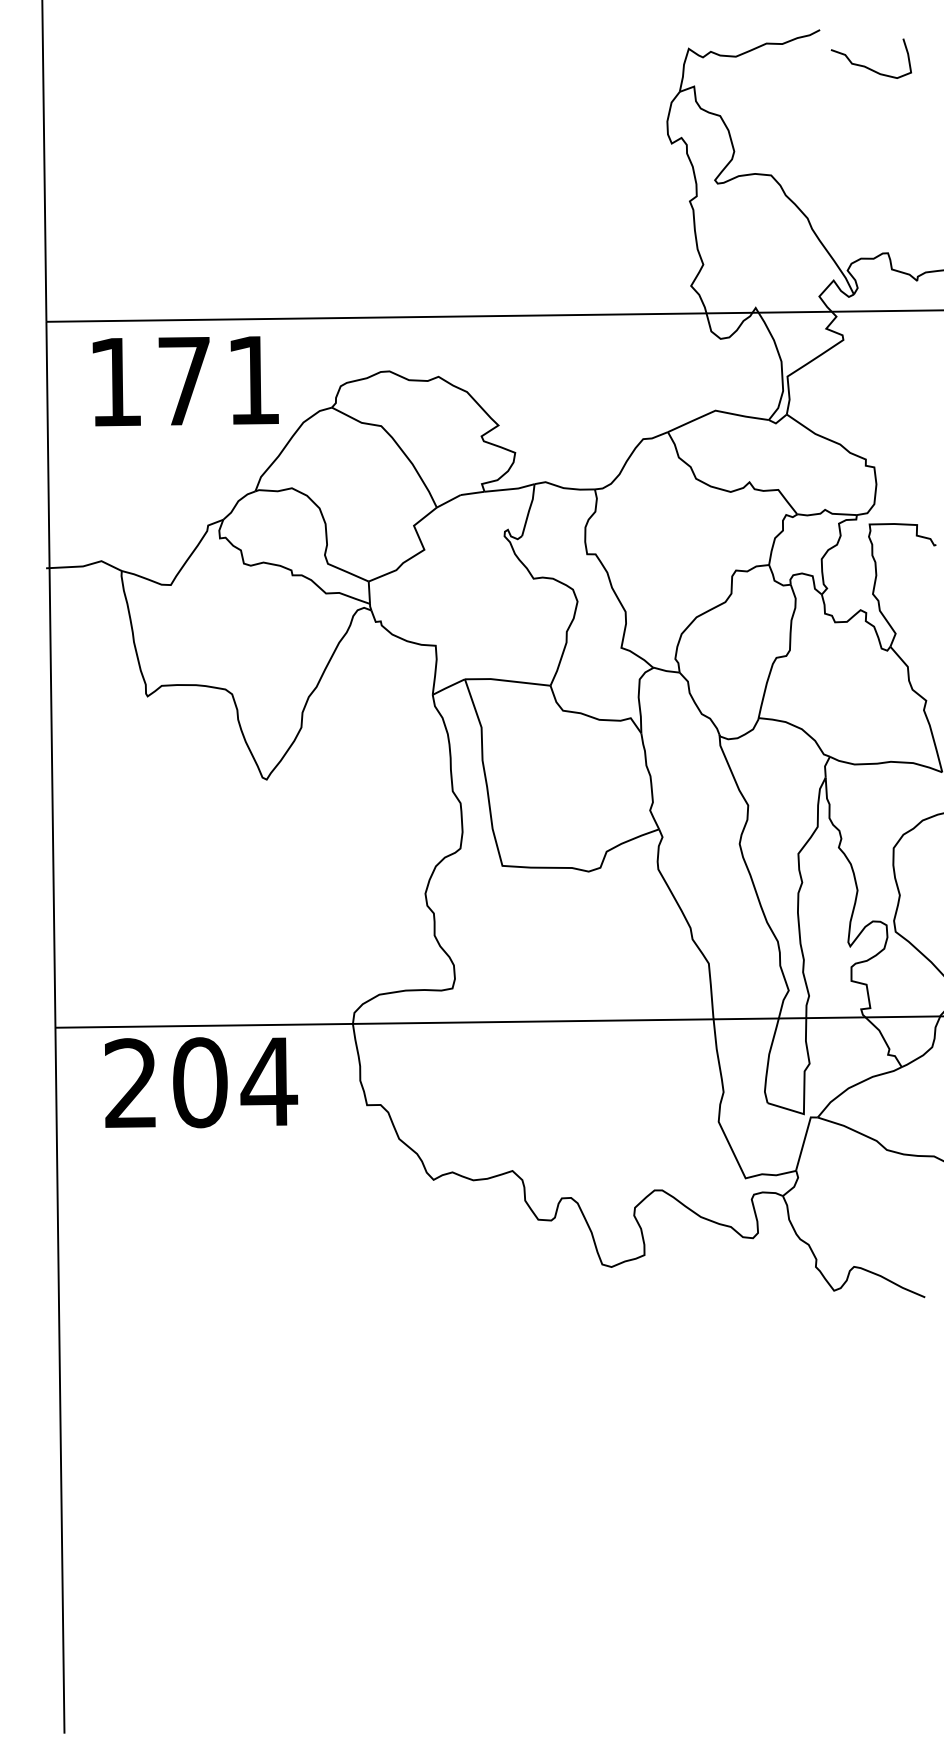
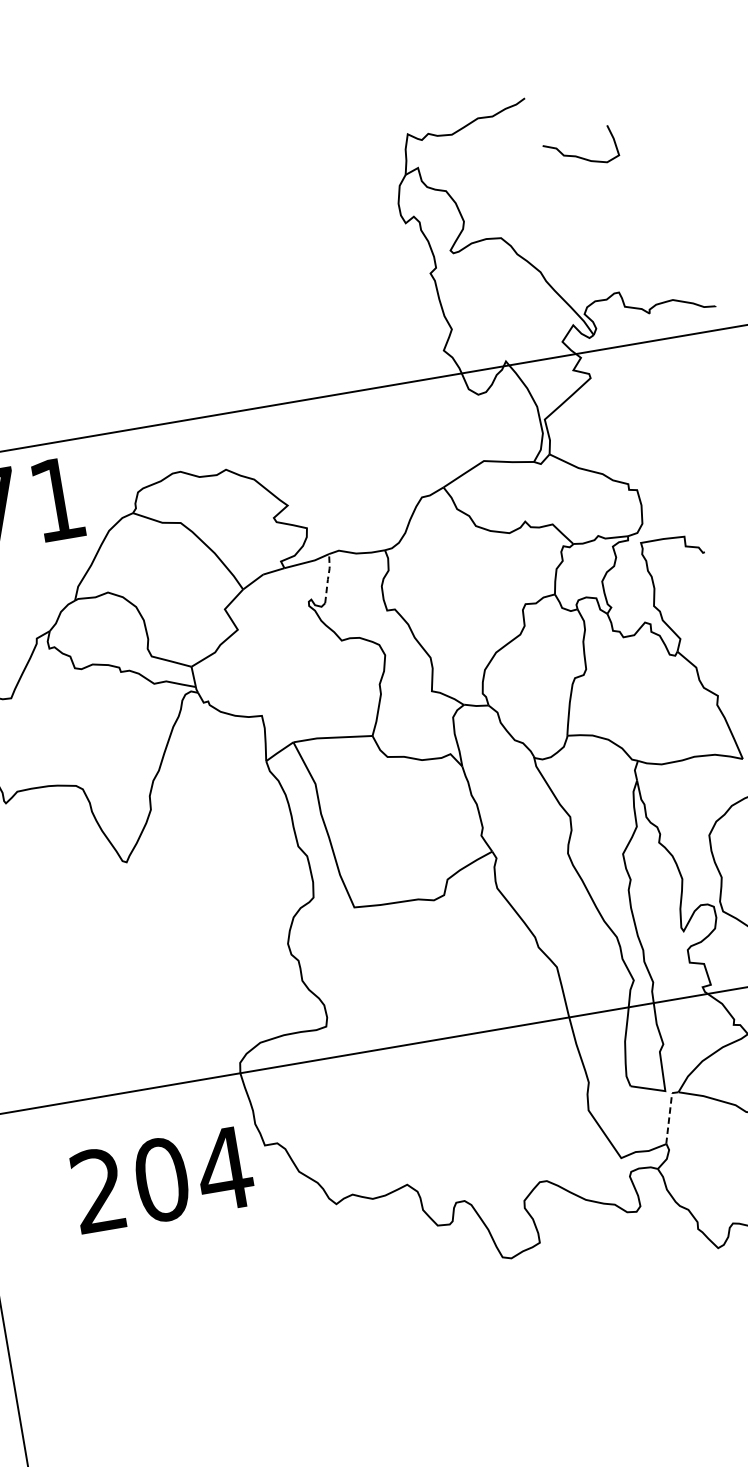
curve: (866, 66) -> (577, 156), moved
line: (529, 510) -> (328, 578), solid -> dashed
text: (201, 1082) -> (163, 1179), moved
line: (804, 1140) -> (669, 1115), solid -> dashed

